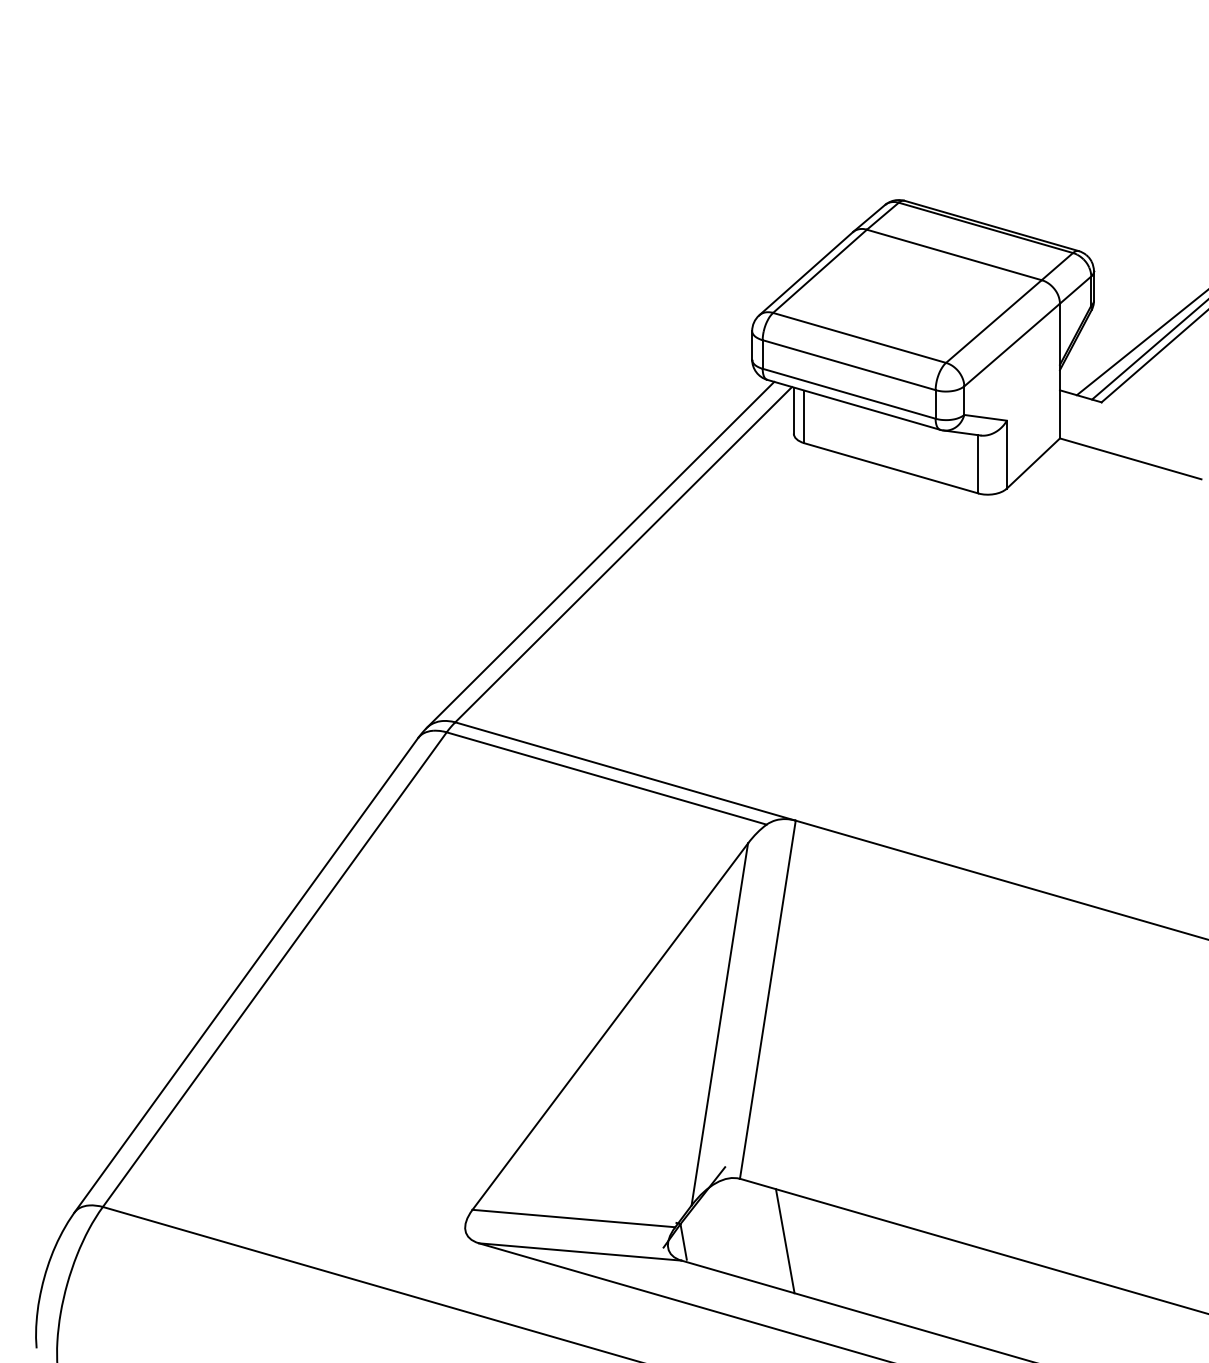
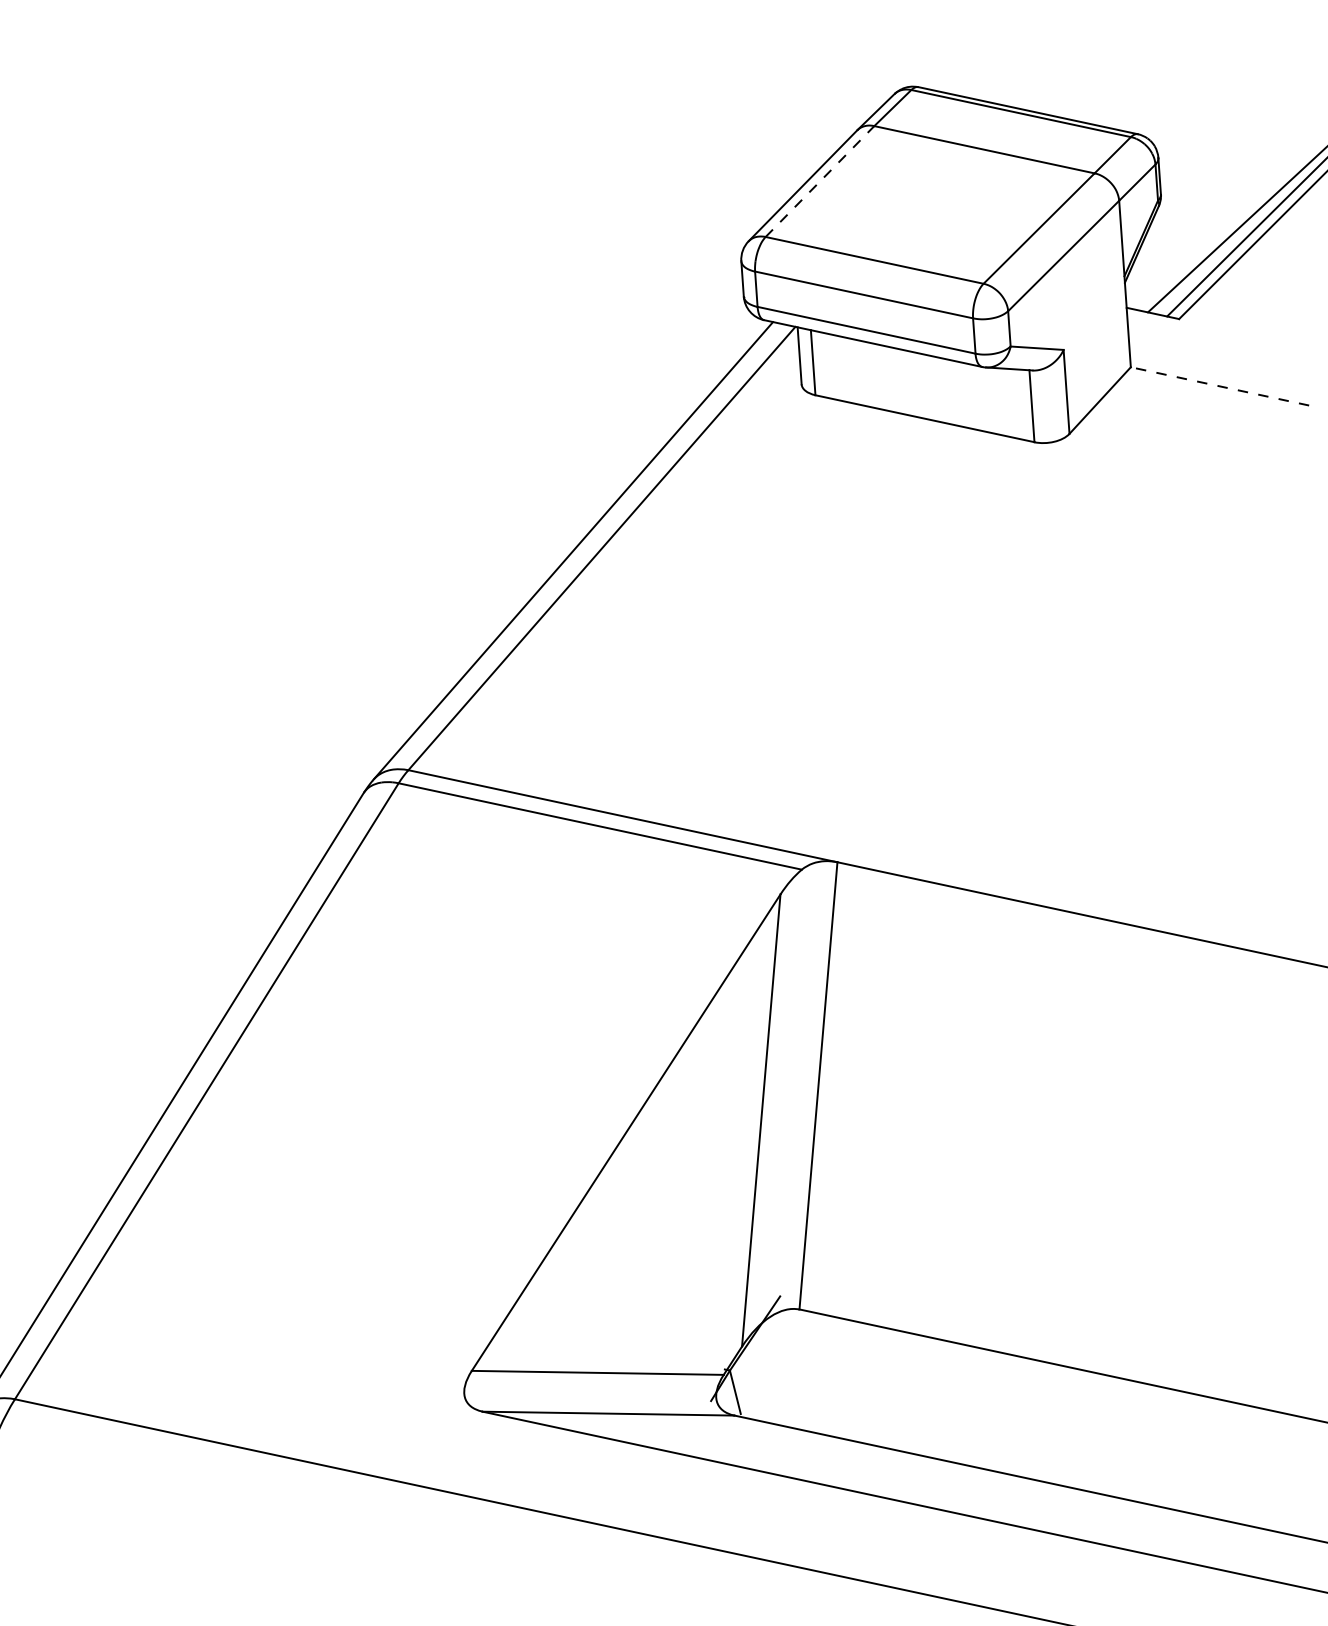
line: (820, 271) -> (820, 181), solid -> dashed
line: (1130, 458) -> (1219, 385), solid -> dashed
line: (784, 1241) -> (859, 1383), removed

